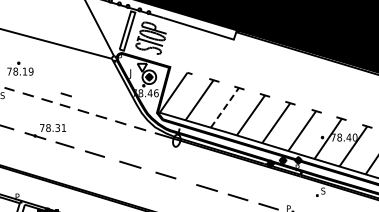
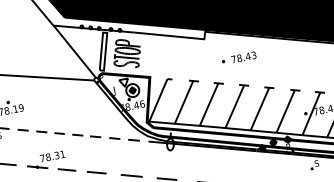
part: (265, 66) -> (239, 58), added
line: (65, 94) -> (57, 122), removed
line: (225, 107) -> (209, 104), dashed -> solid

